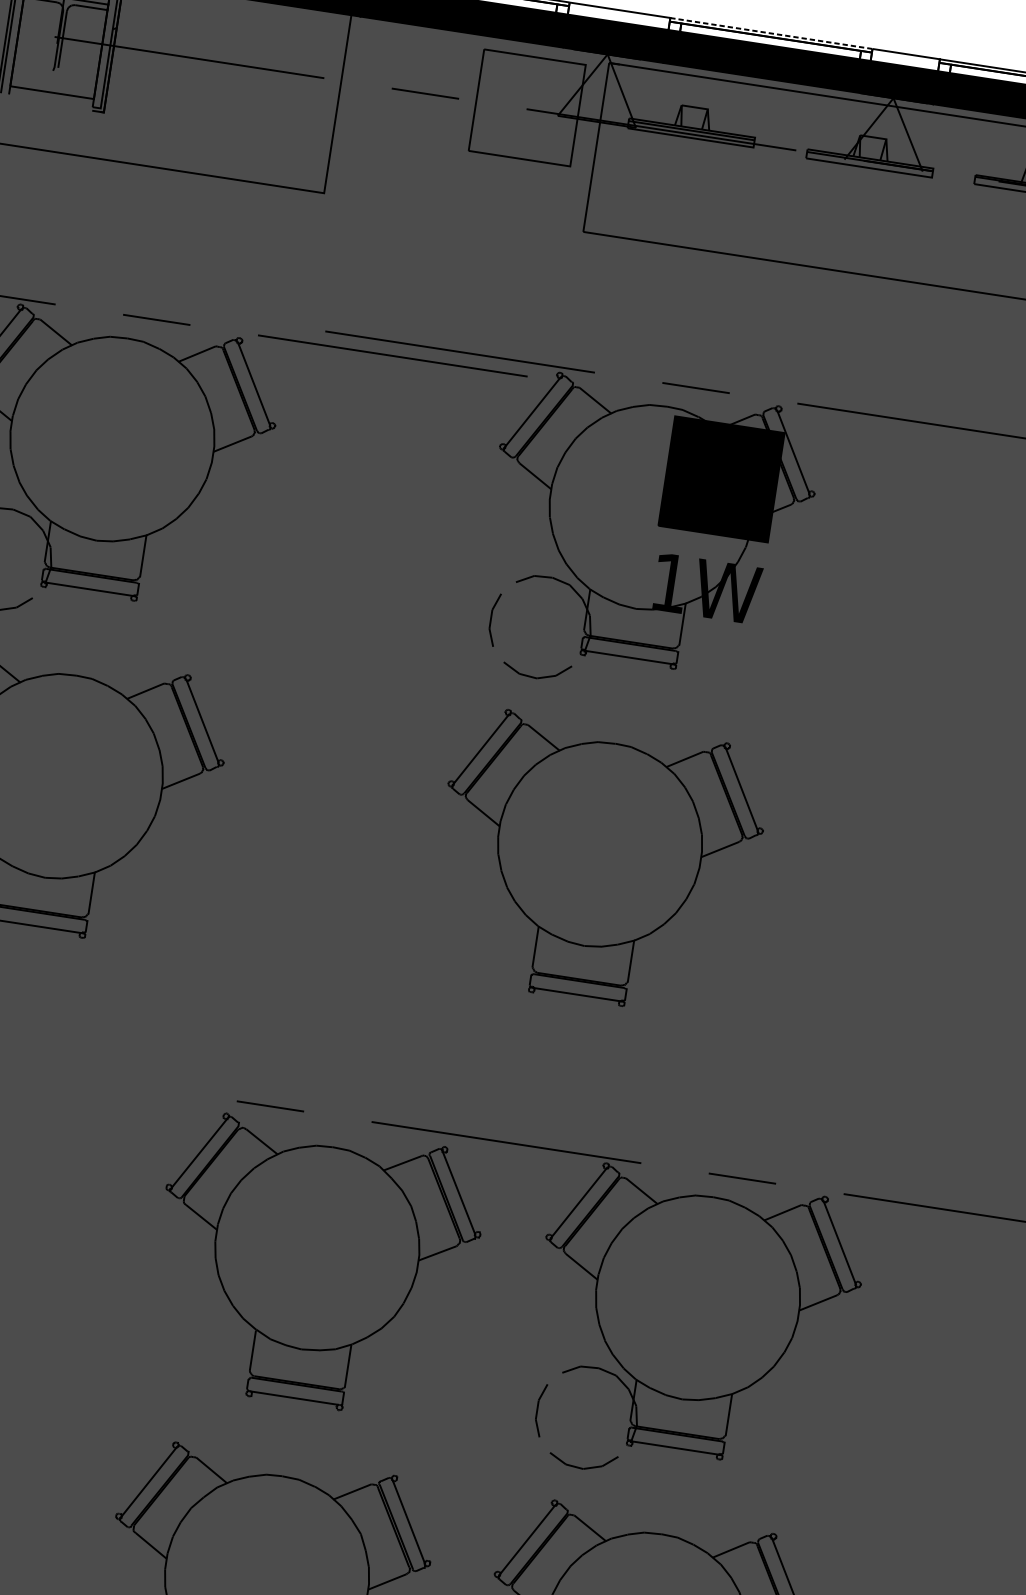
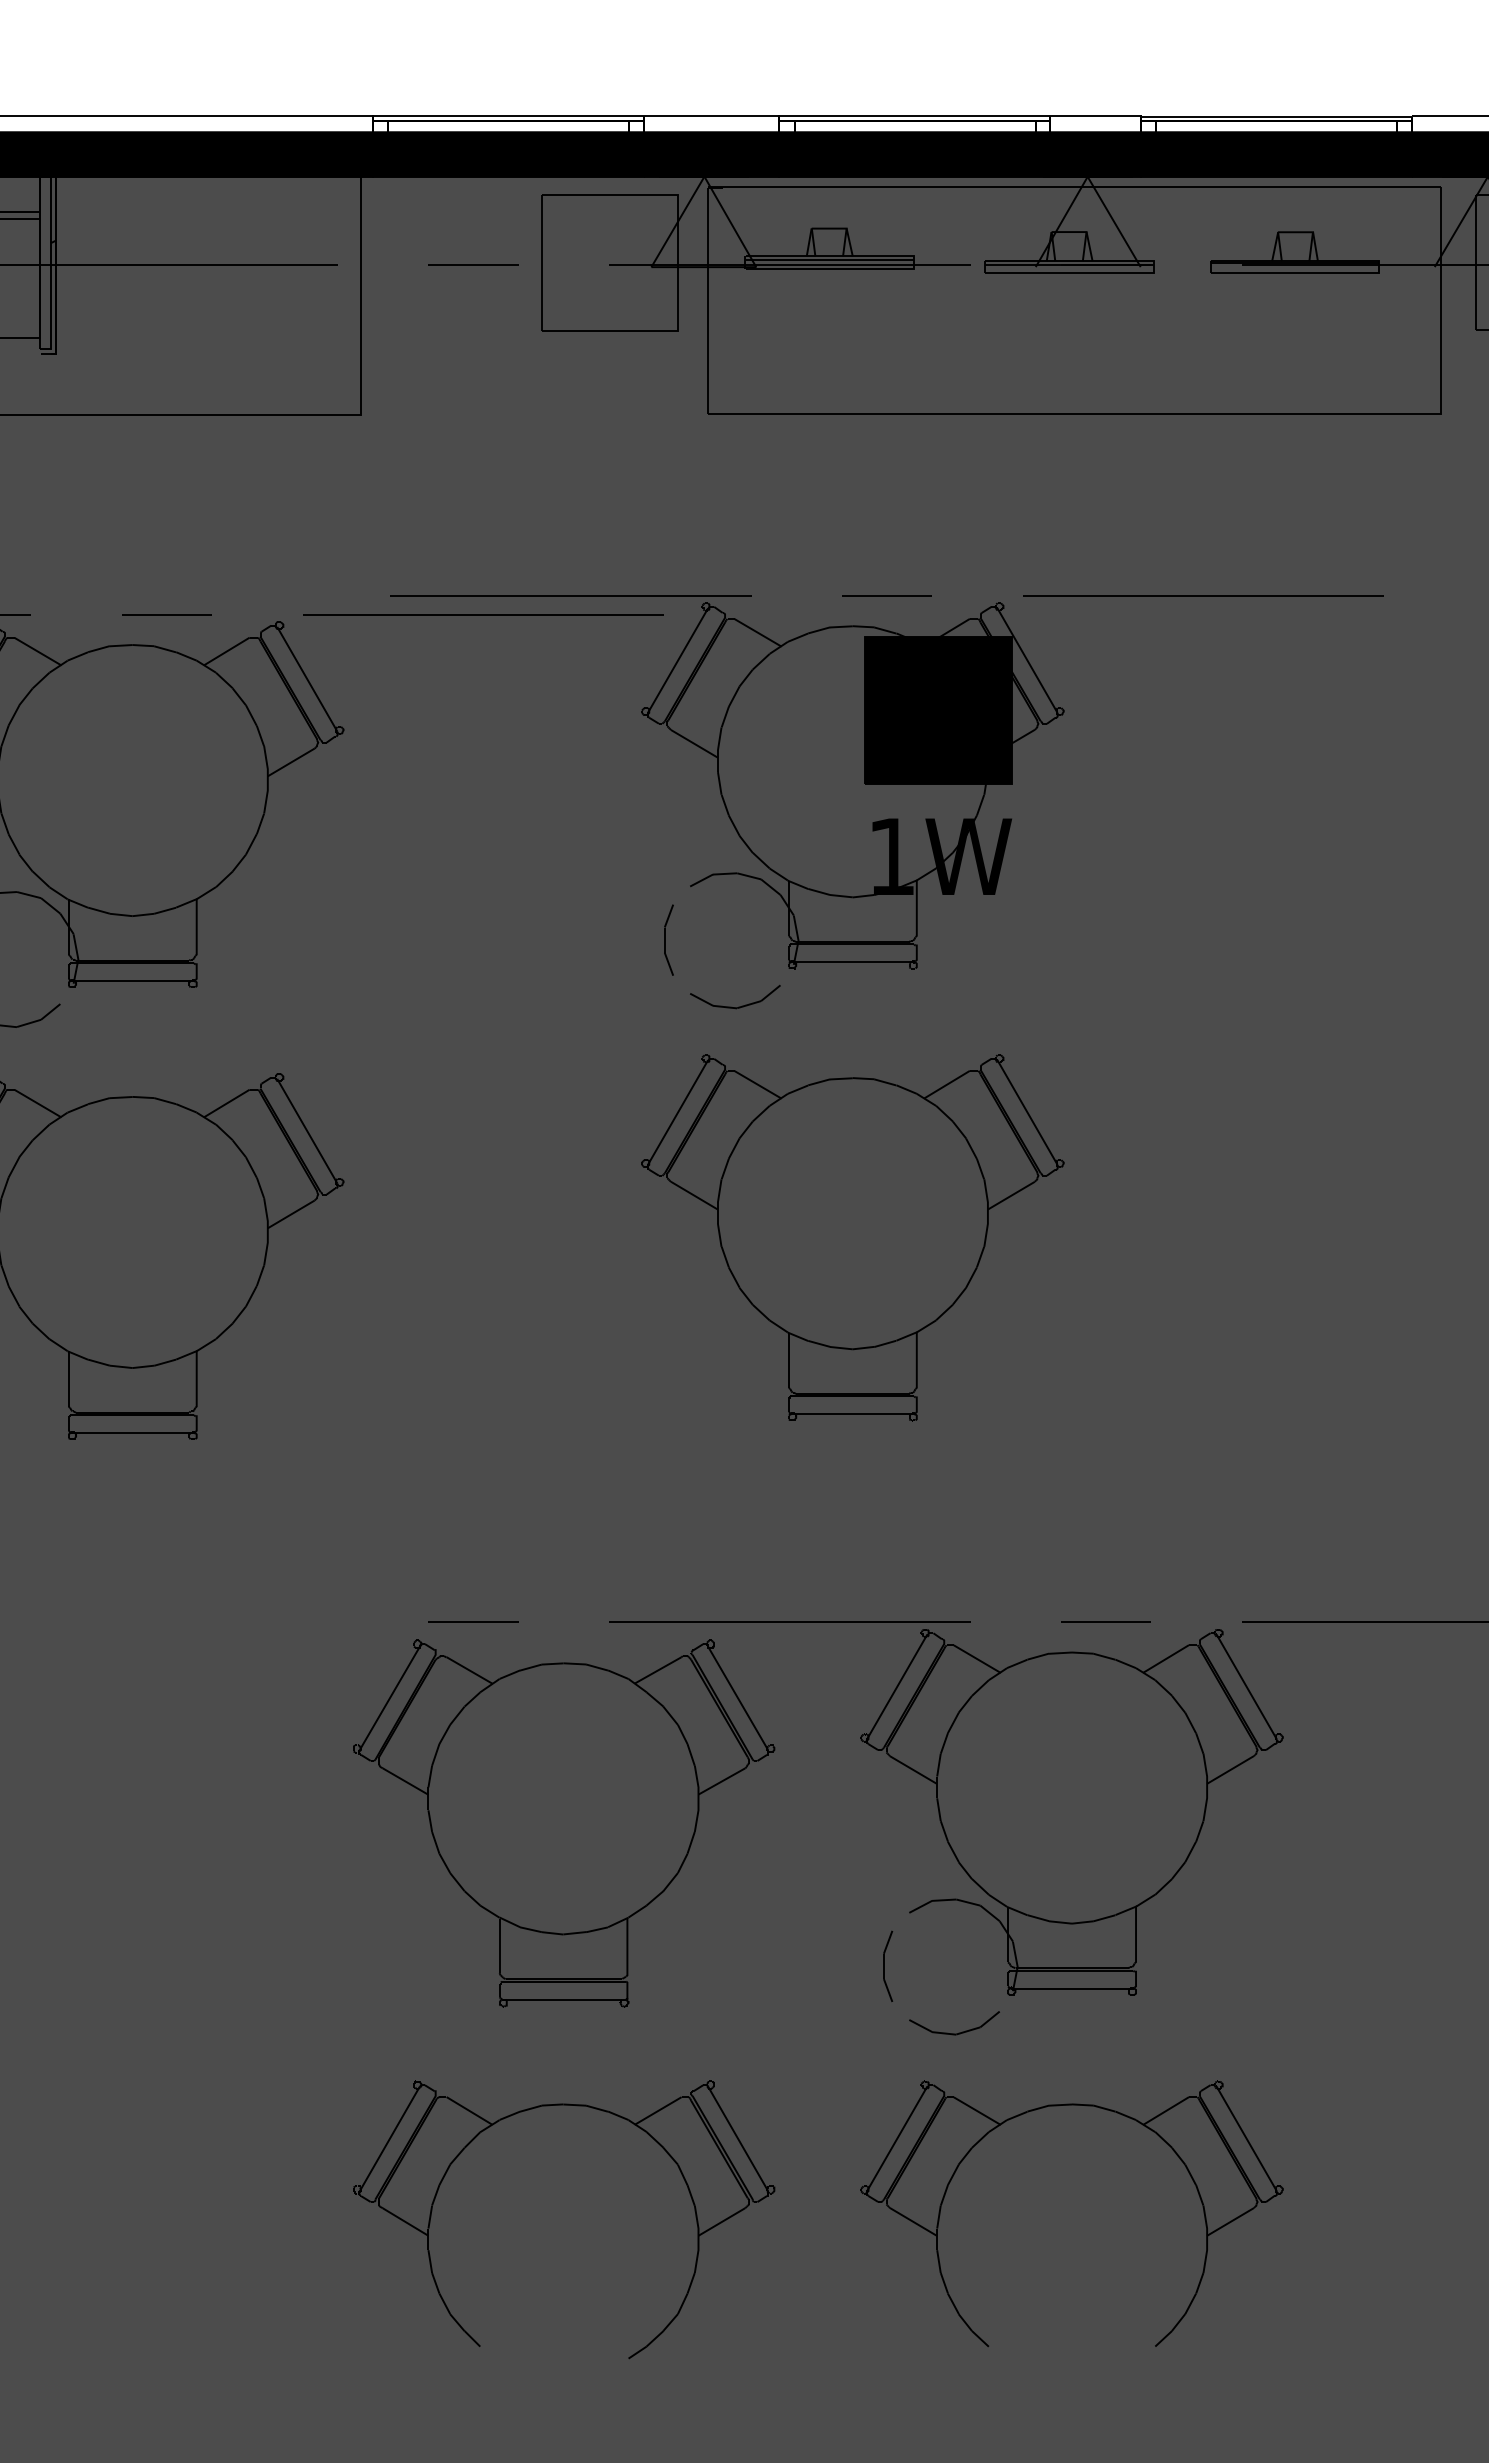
line: (771, 33) -> (914, 116), dashed -> solid

